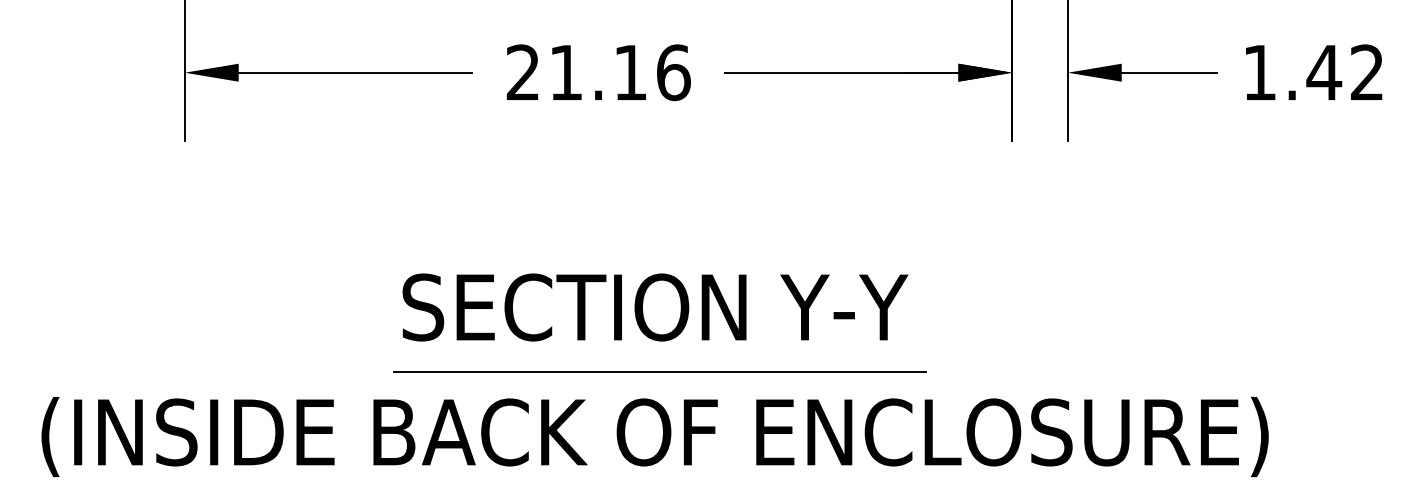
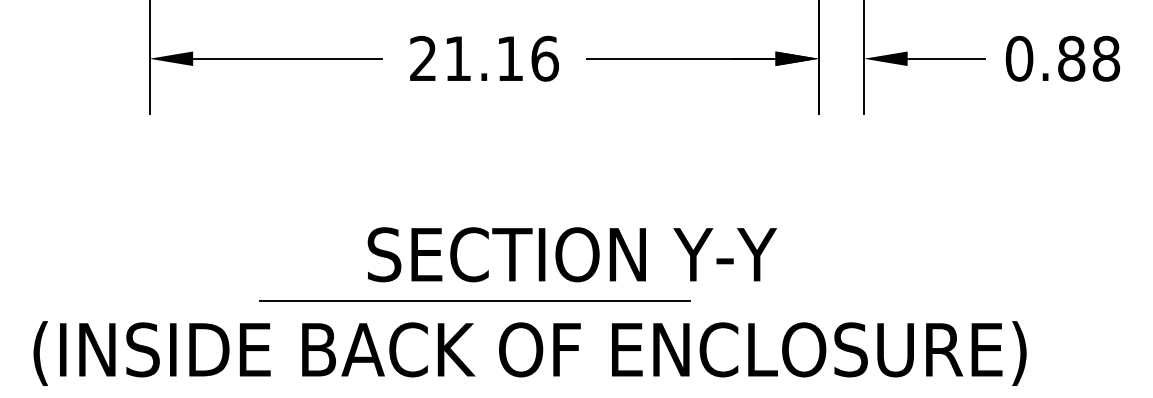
text: (1313, 72) -> (1062, 58), 1.42 -> 0.88
text: (654, 307) -> (571, 254), moved
line: (659, 371) -> (474, 300), moved

